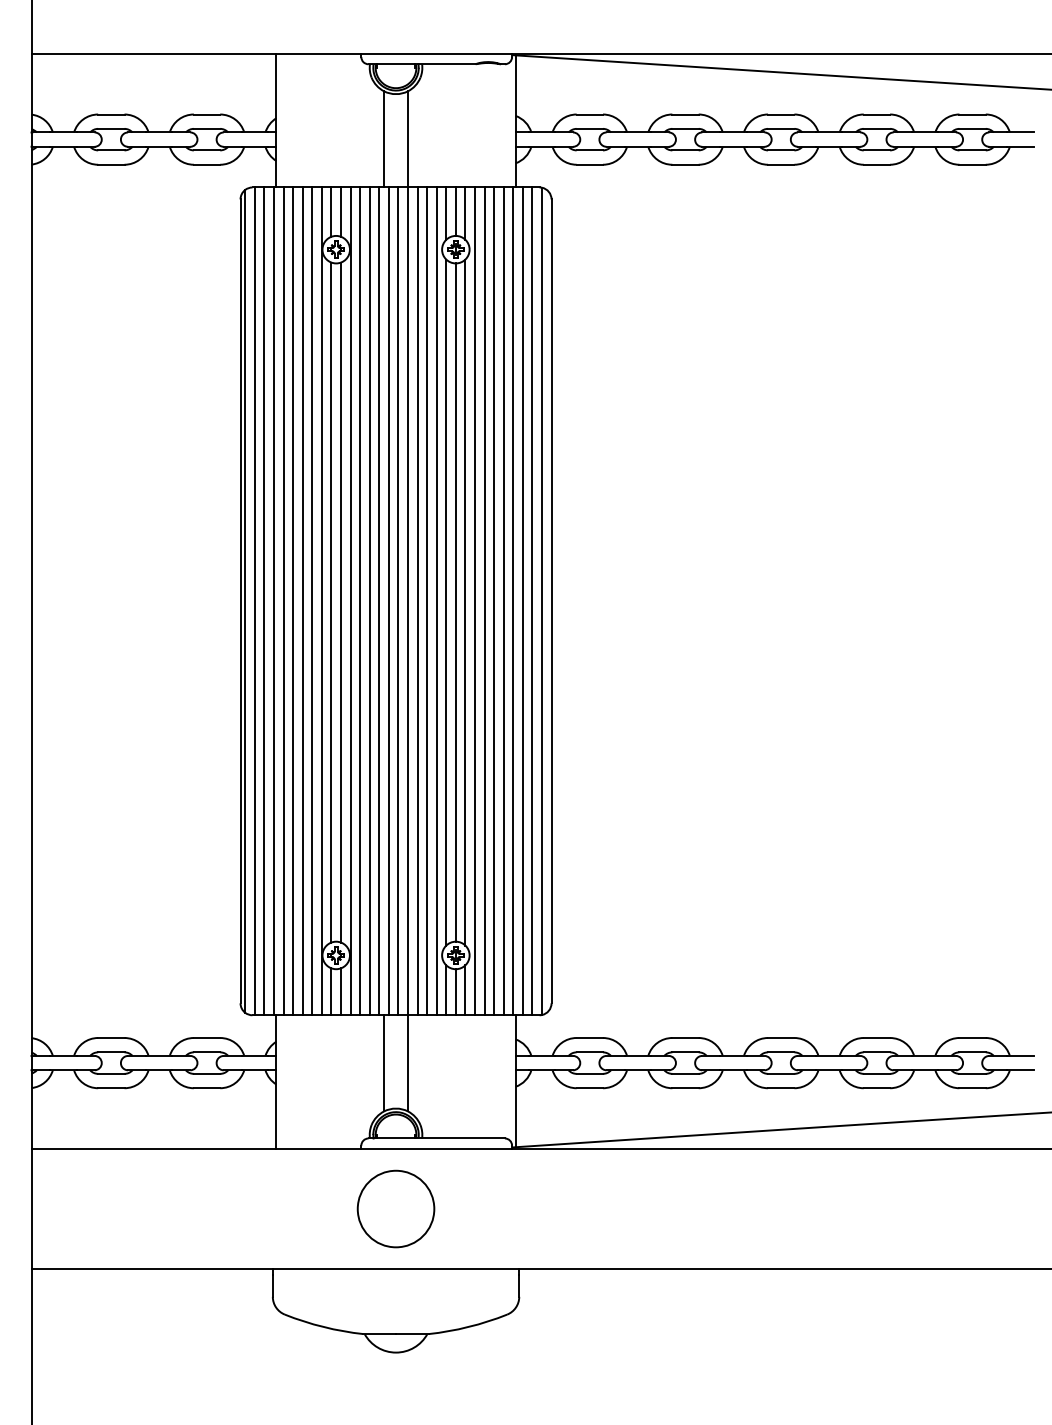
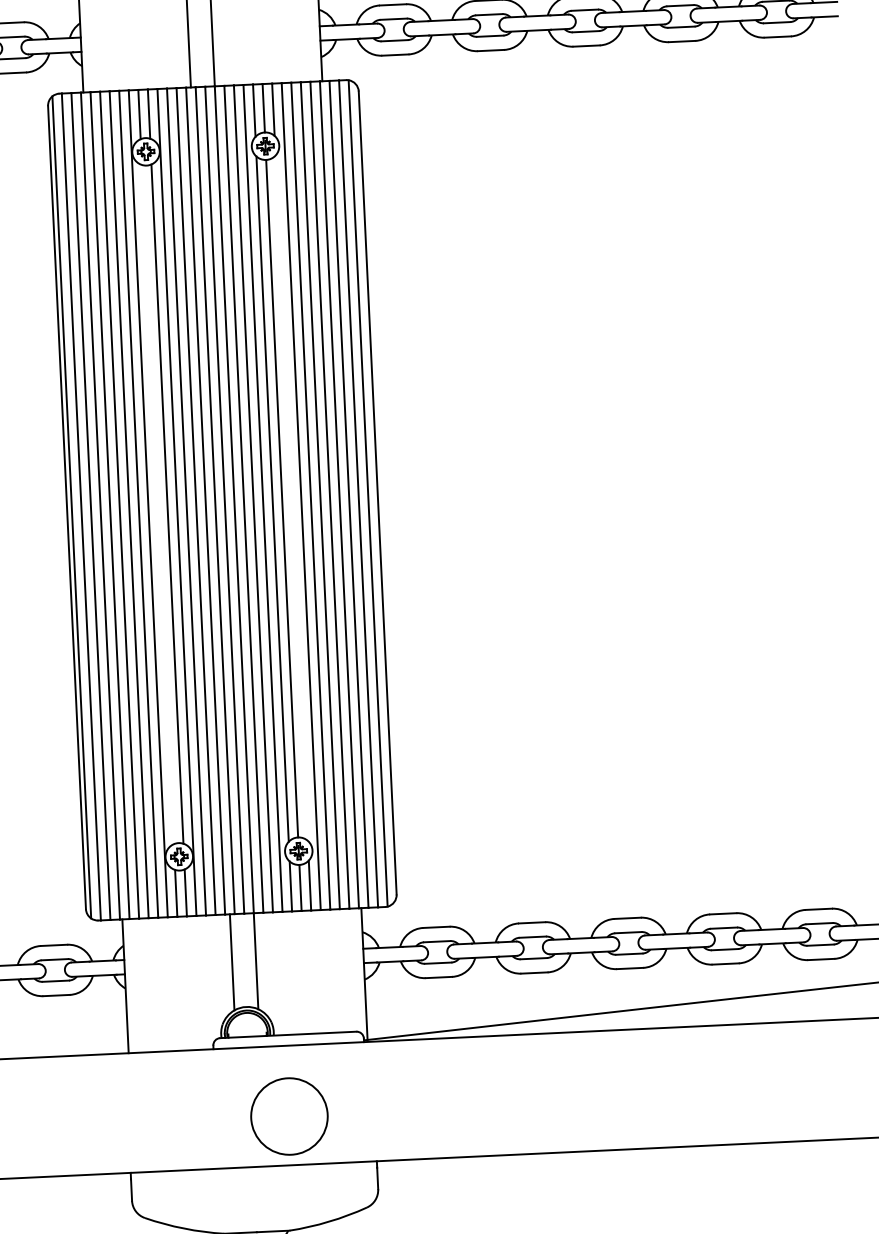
line: (331, 602) -> (157, 504), removed
line: (465, 602) -> (291, 498), removed
circle: (395, 1208) -> (288, 1116), moved

